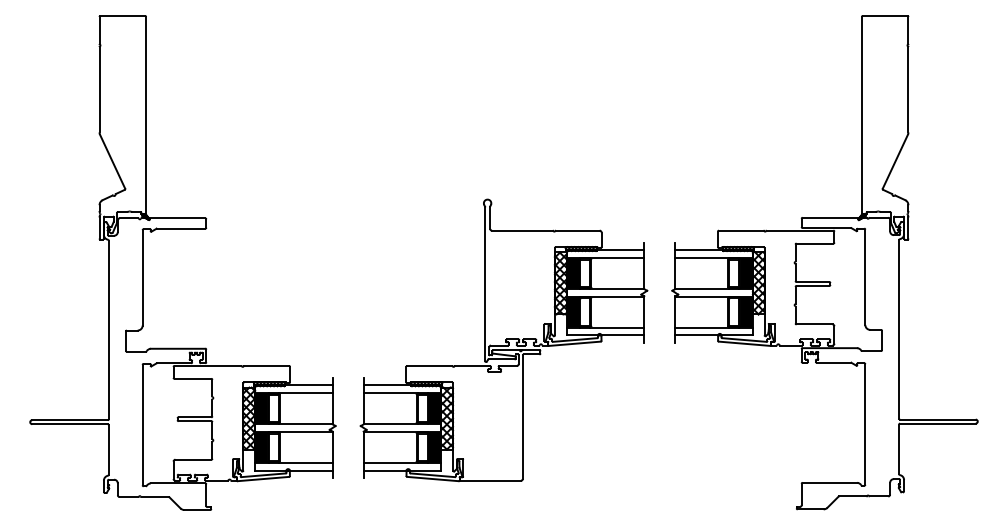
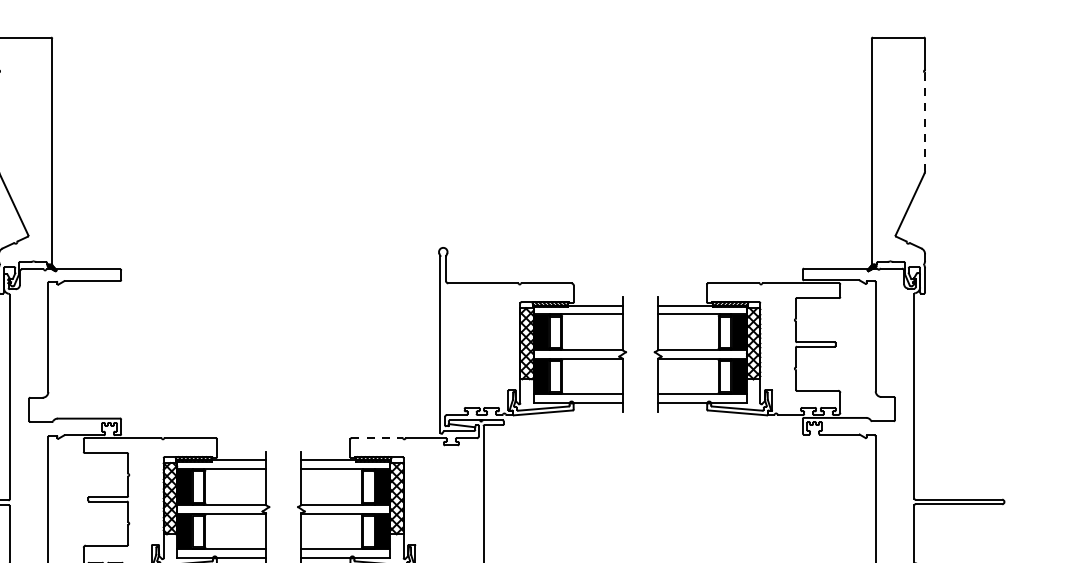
line: (908, 89) -> (925, 121), solid -> dashed
line: (430, 365) -> (377, 437), solid -> dashed

